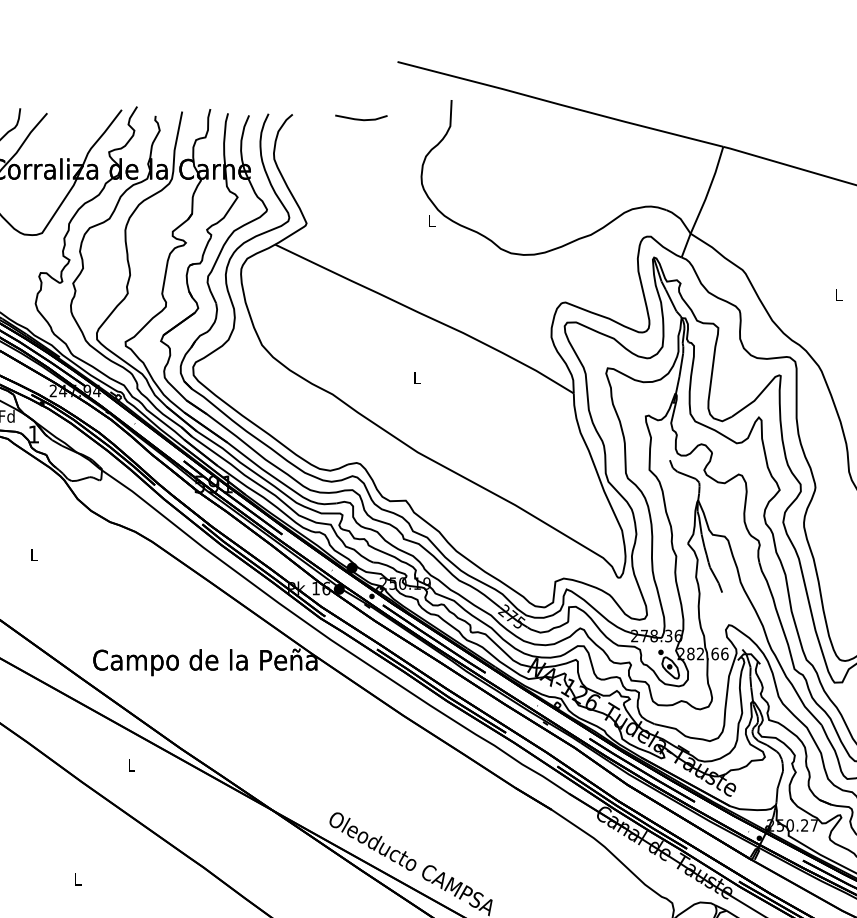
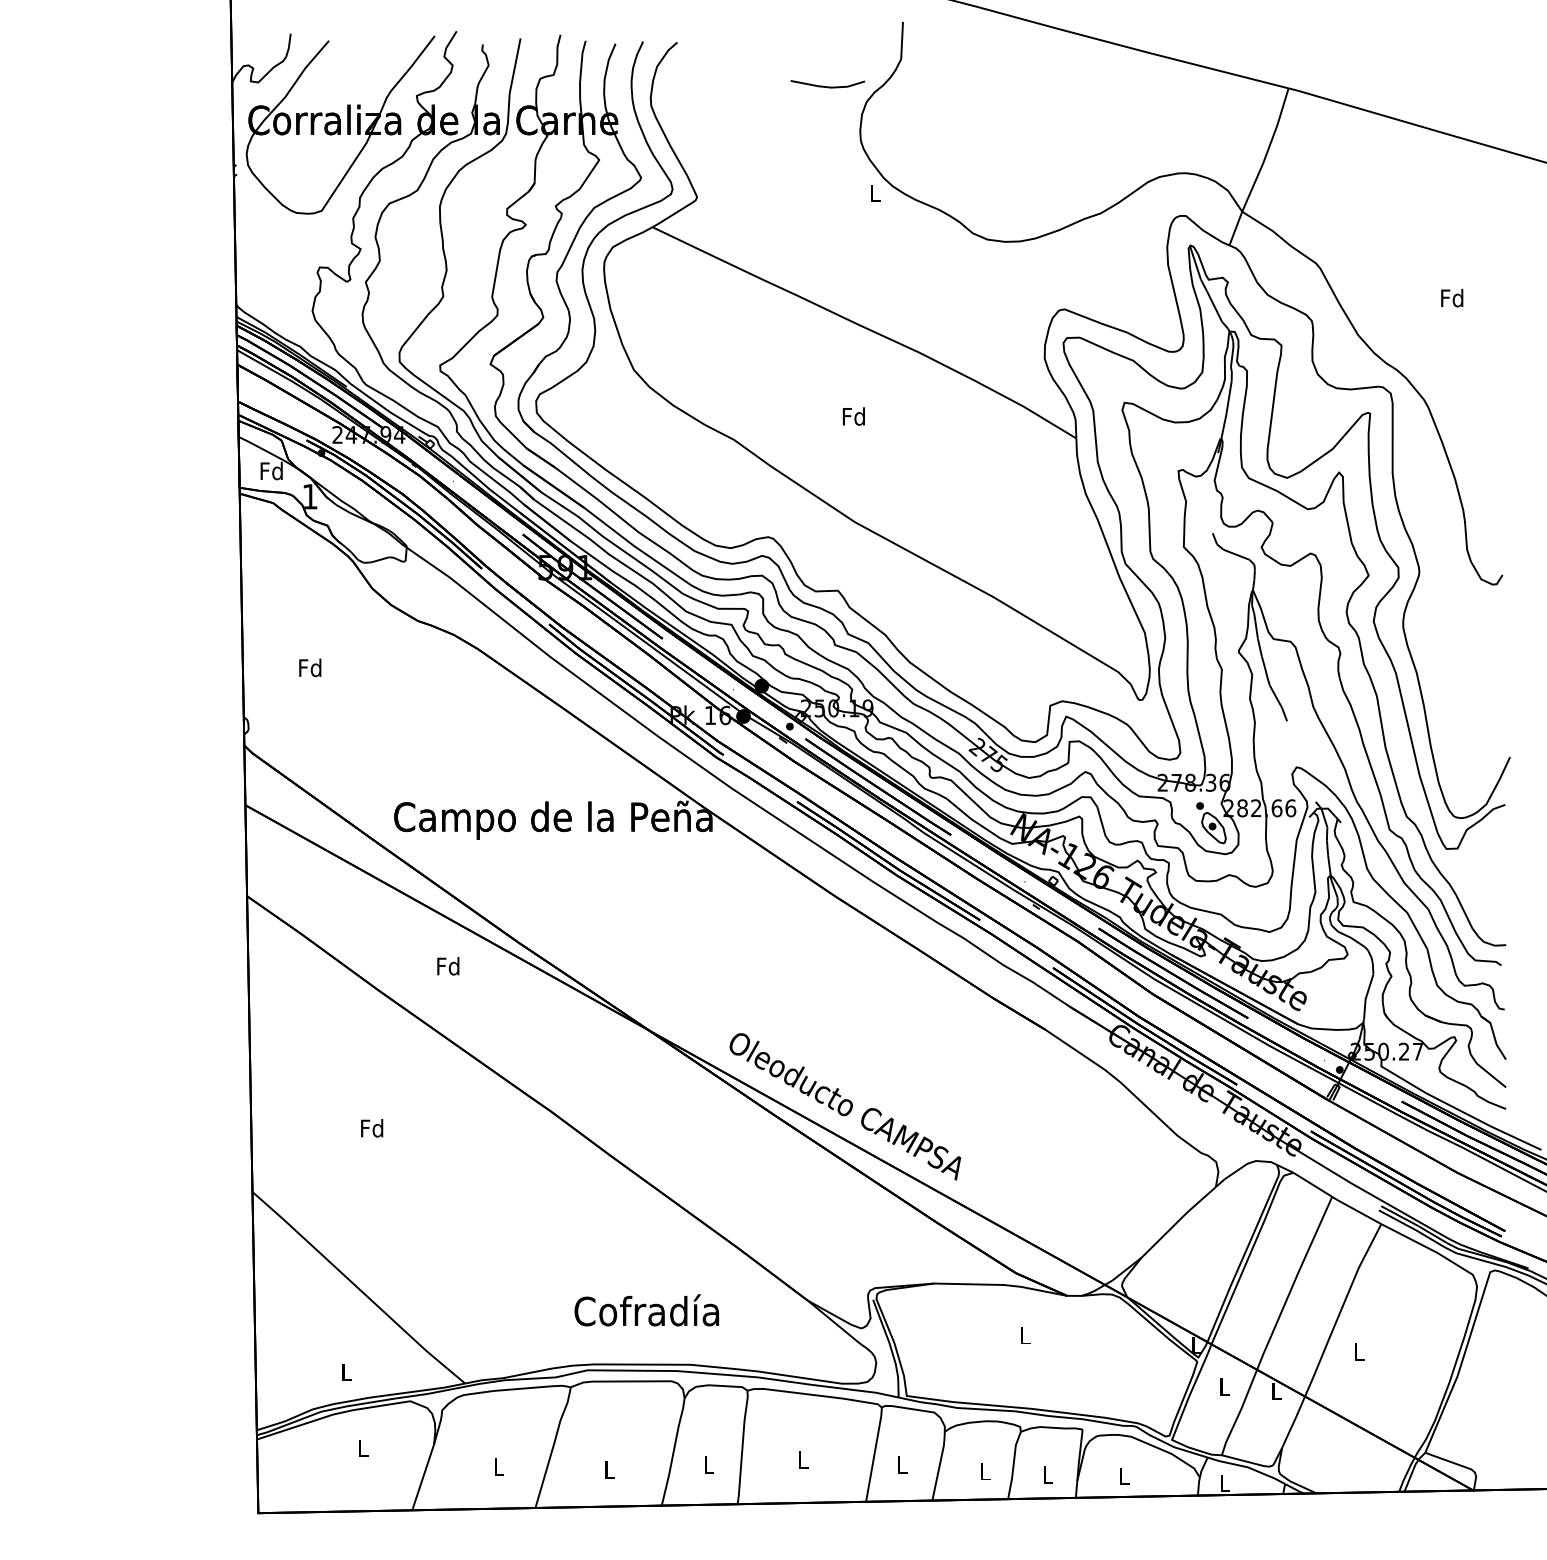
line: (361, 119) -> (827, 86), moved
text: (838, 294) -> (1452, 297), L -> Fd
text: (416, 377) -> (853, 416), L -> Fd
text: (34, 554) -> (310, 667), L -> Fd
text: (131, 765) -> (448, 966), L -> Fd
text: (77, 879) -> (372, 1128), L -> Fd

